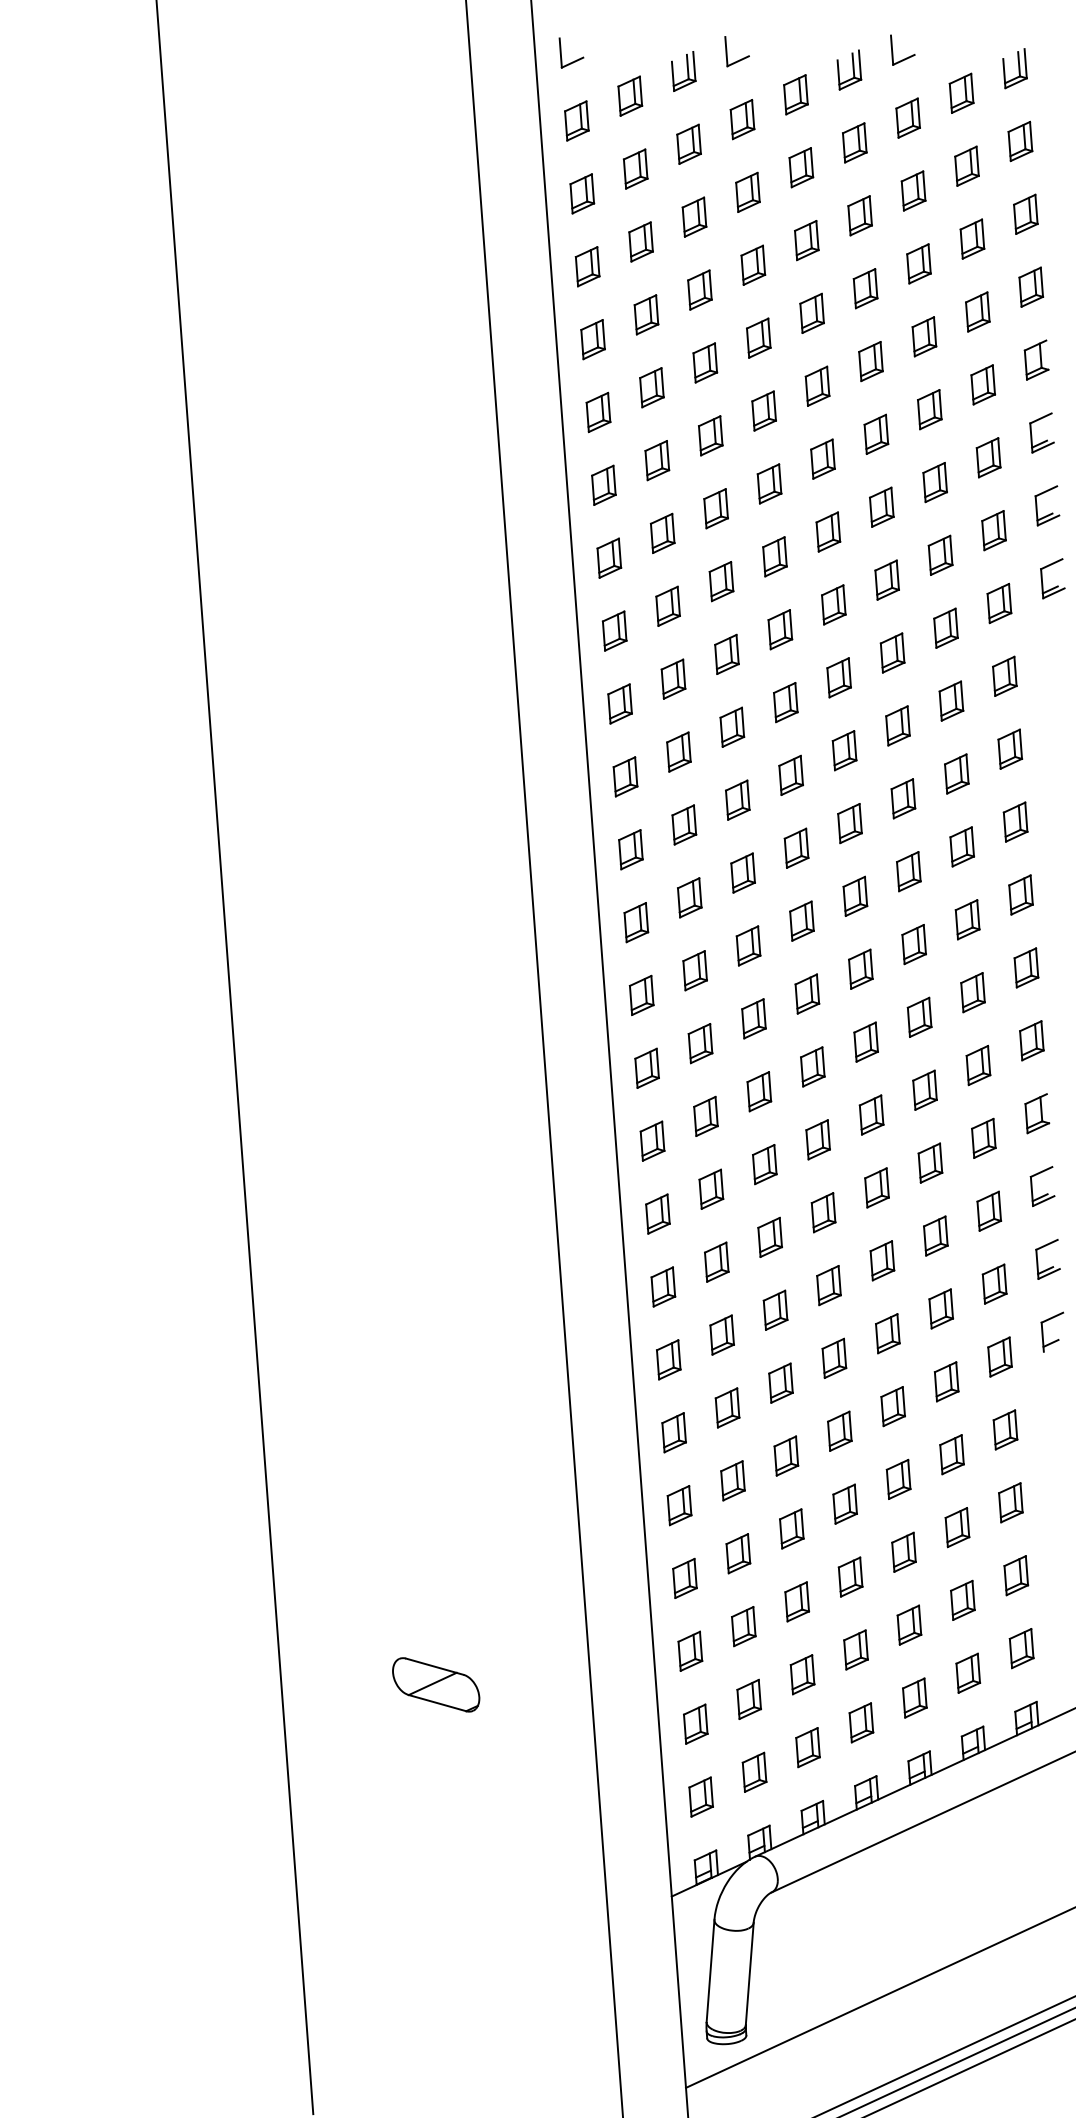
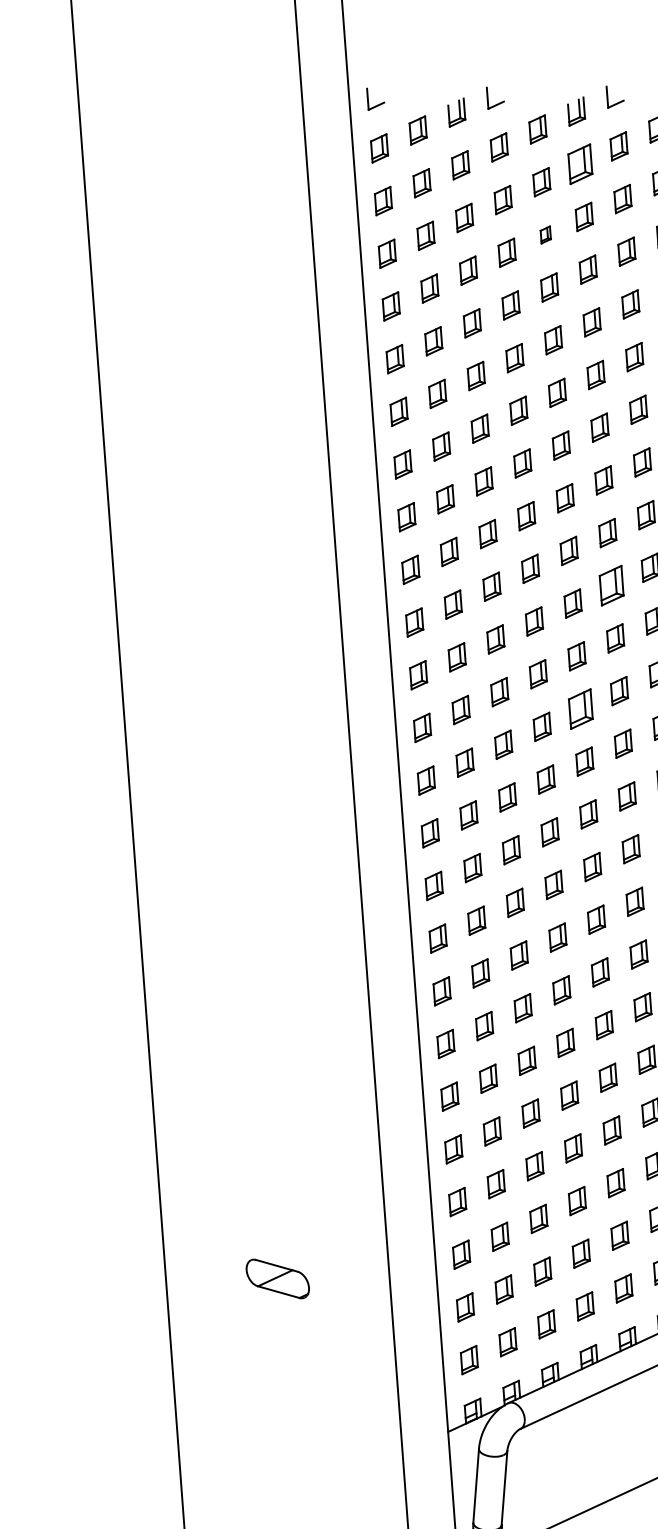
part: (854, 142) -> (580, 163), size x1.4
part: (806, 240) -> (545, 234), size x0.6
part: (897, 725) -> (611, 585), size x1.4
part: (855, 895) -> (580, 708), size x1.4

